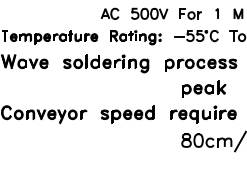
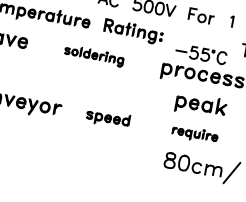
part: (196, 36) -> (201, 54), moved
part: (106, 63) -> (94, 55), size x0.6
part: (127, 114) -> (107, 118), size x0.7
part: (203, 114) -> (195, 134), size x0.6

